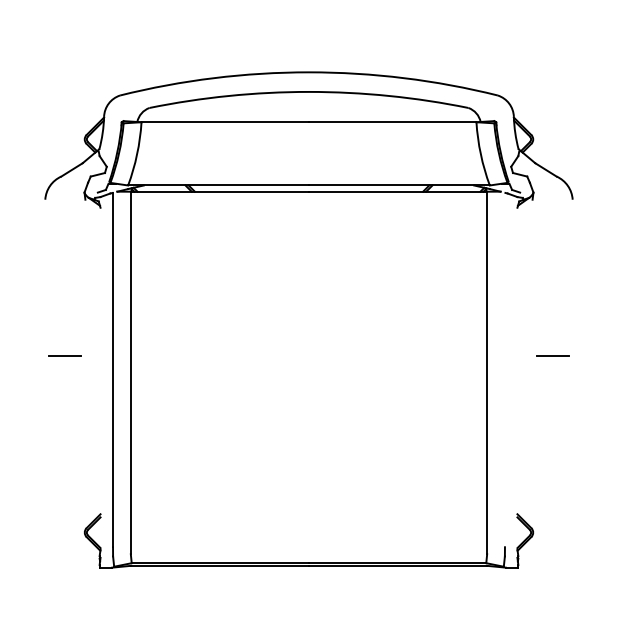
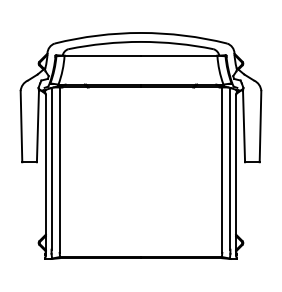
line: (47, 277) -> (21, 126), added
line: (82, 277) -> (37, 126), added
line: (535, 277) -> (244, 126), added
line: (570, 277) -> (260, 126), added
line: (505, 369) -> (230, 168), added
line: (99, 382) -> (45, 174), added
line: (518, 382) -> (236, 174), added

